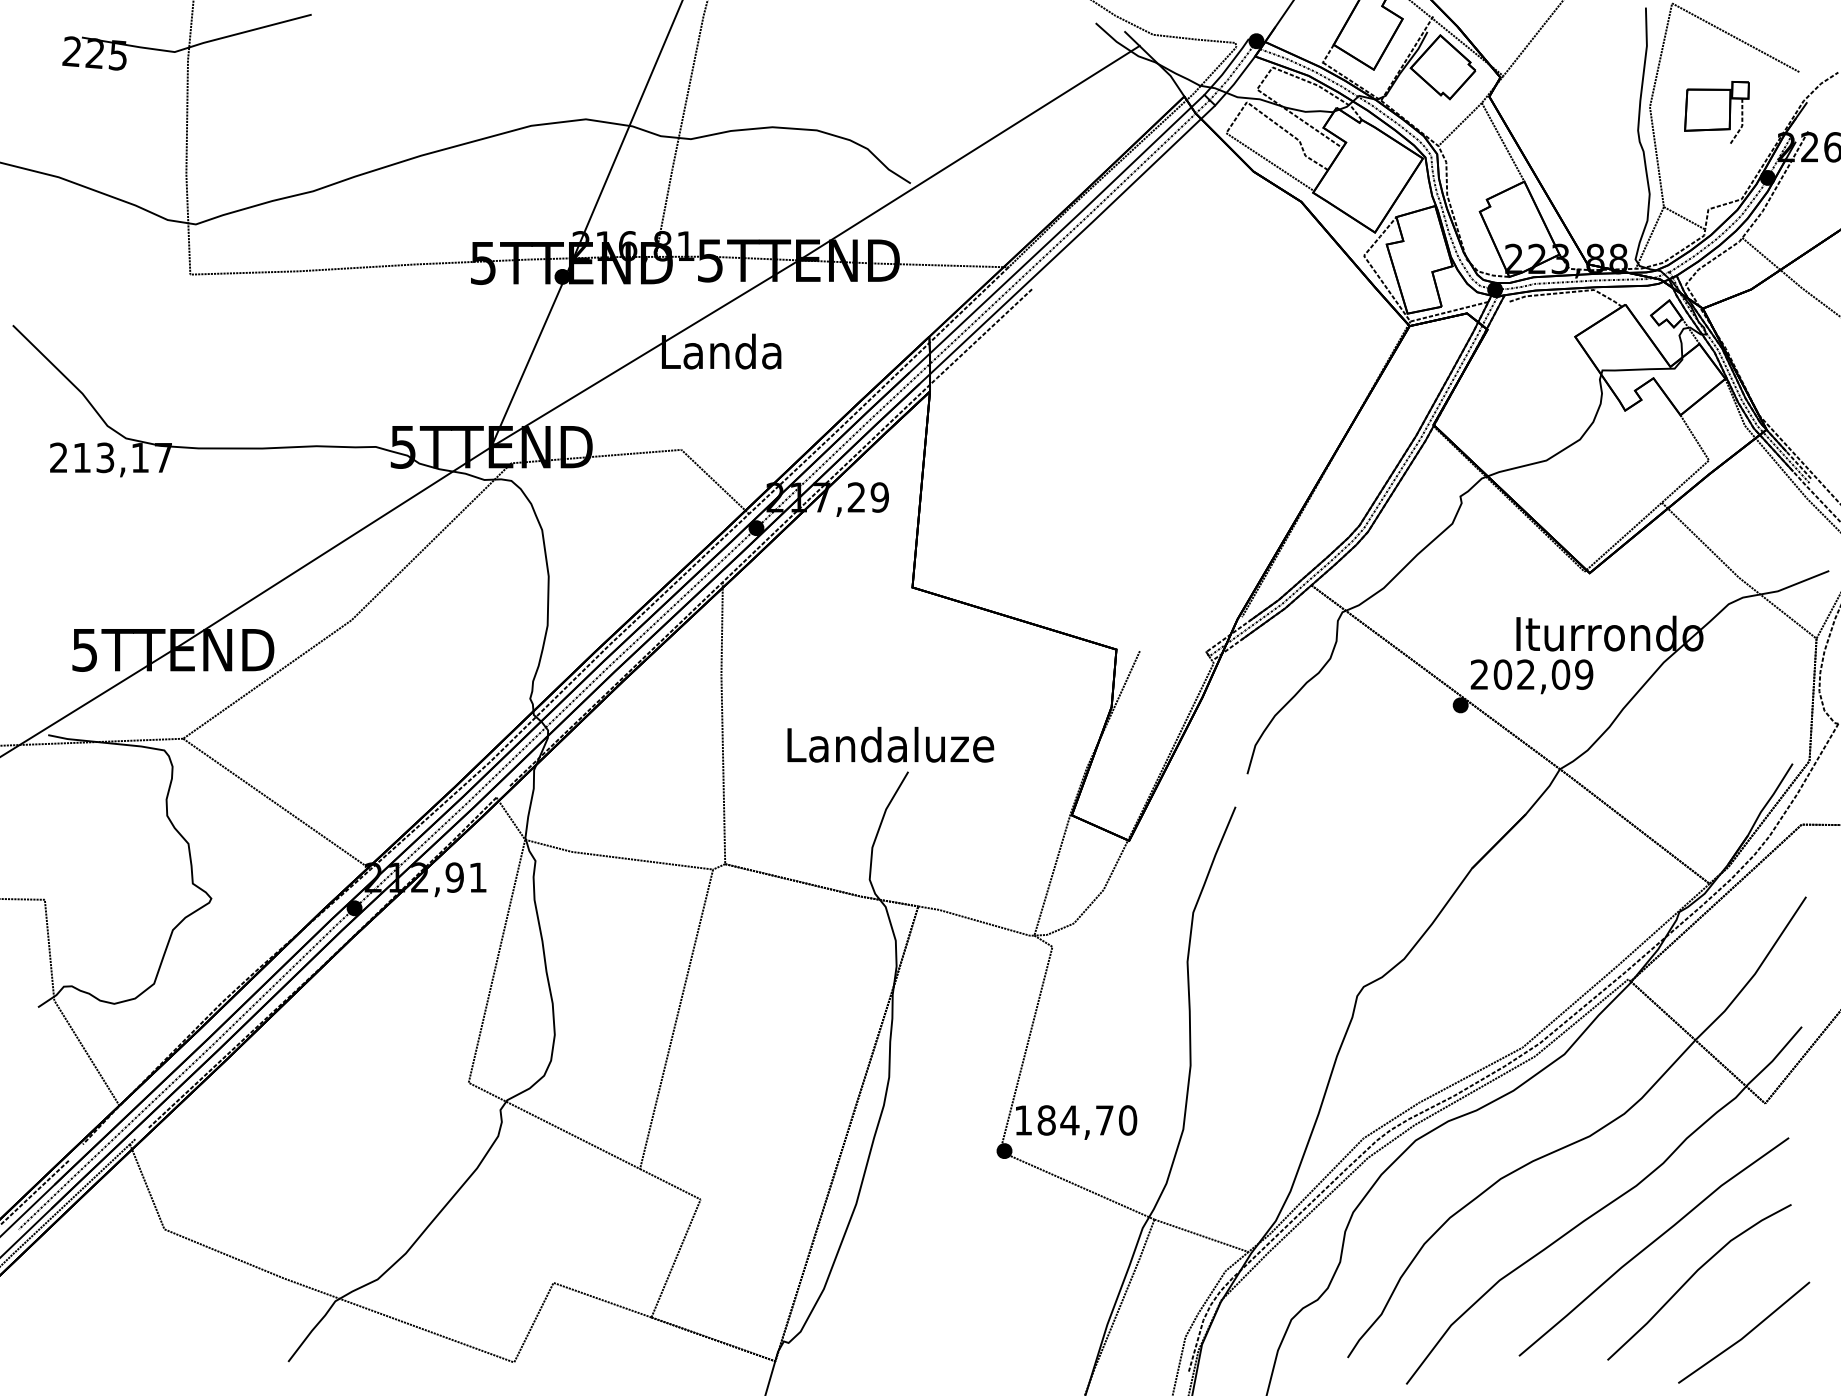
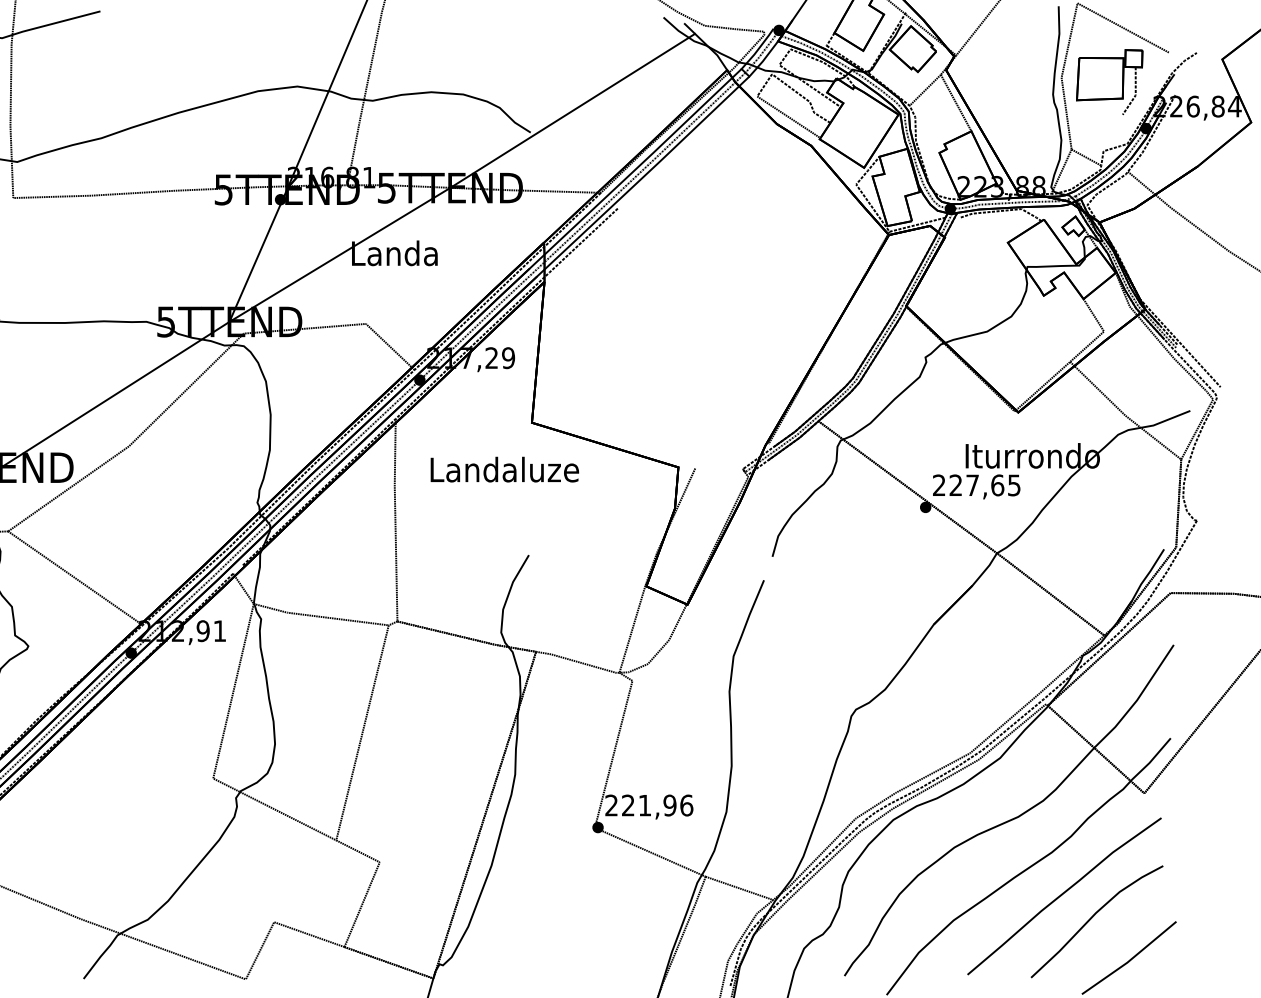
part: (1716, 112) -> (1109, 81), size x1.43
text: (1543, 674) -> (985, 485), 202,09 -> 227,65
text: (890, 744) -> (504, 469), moved
text: (1075, 1120) -> (649, 805), 184,70 -> 221,96

